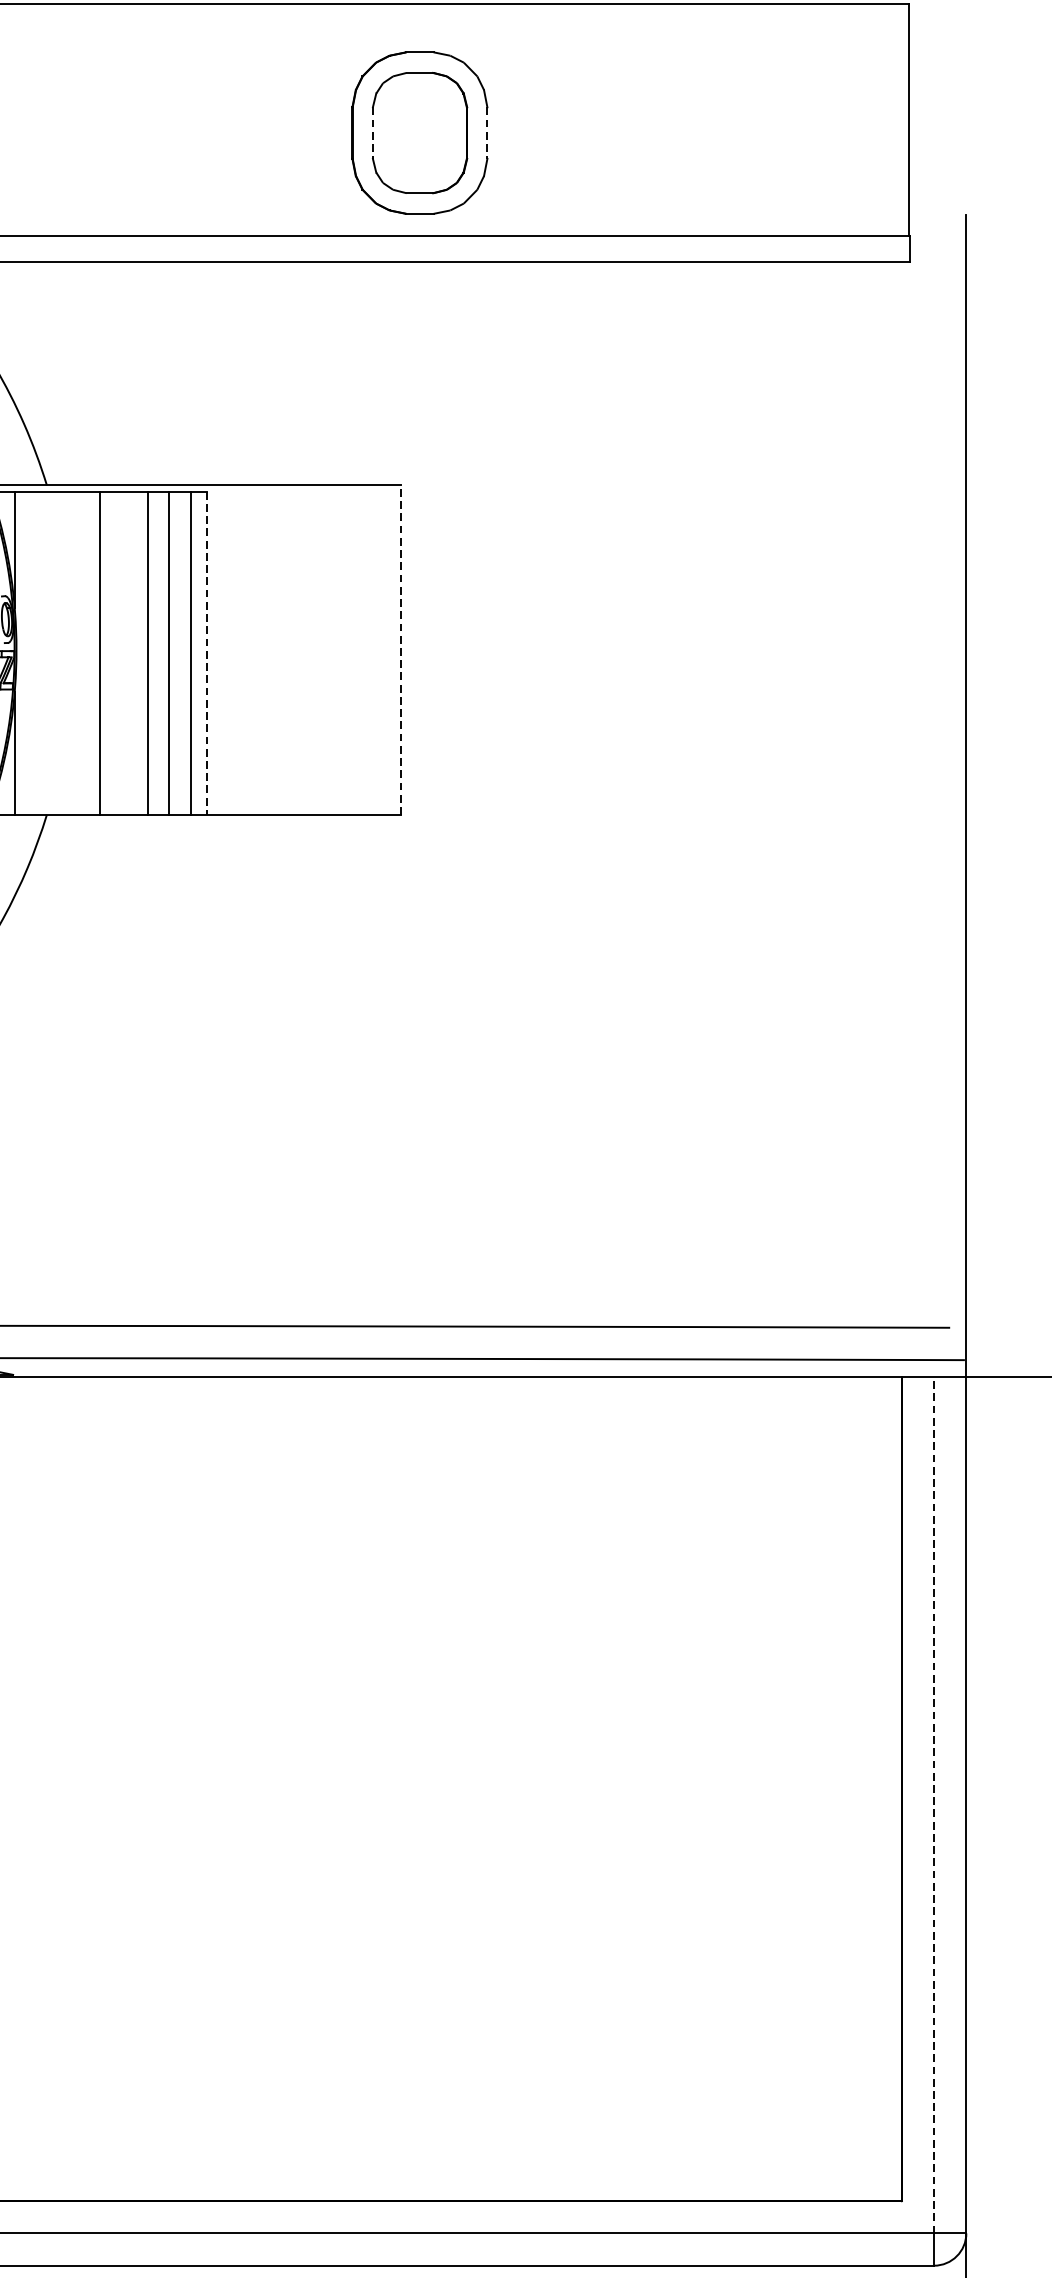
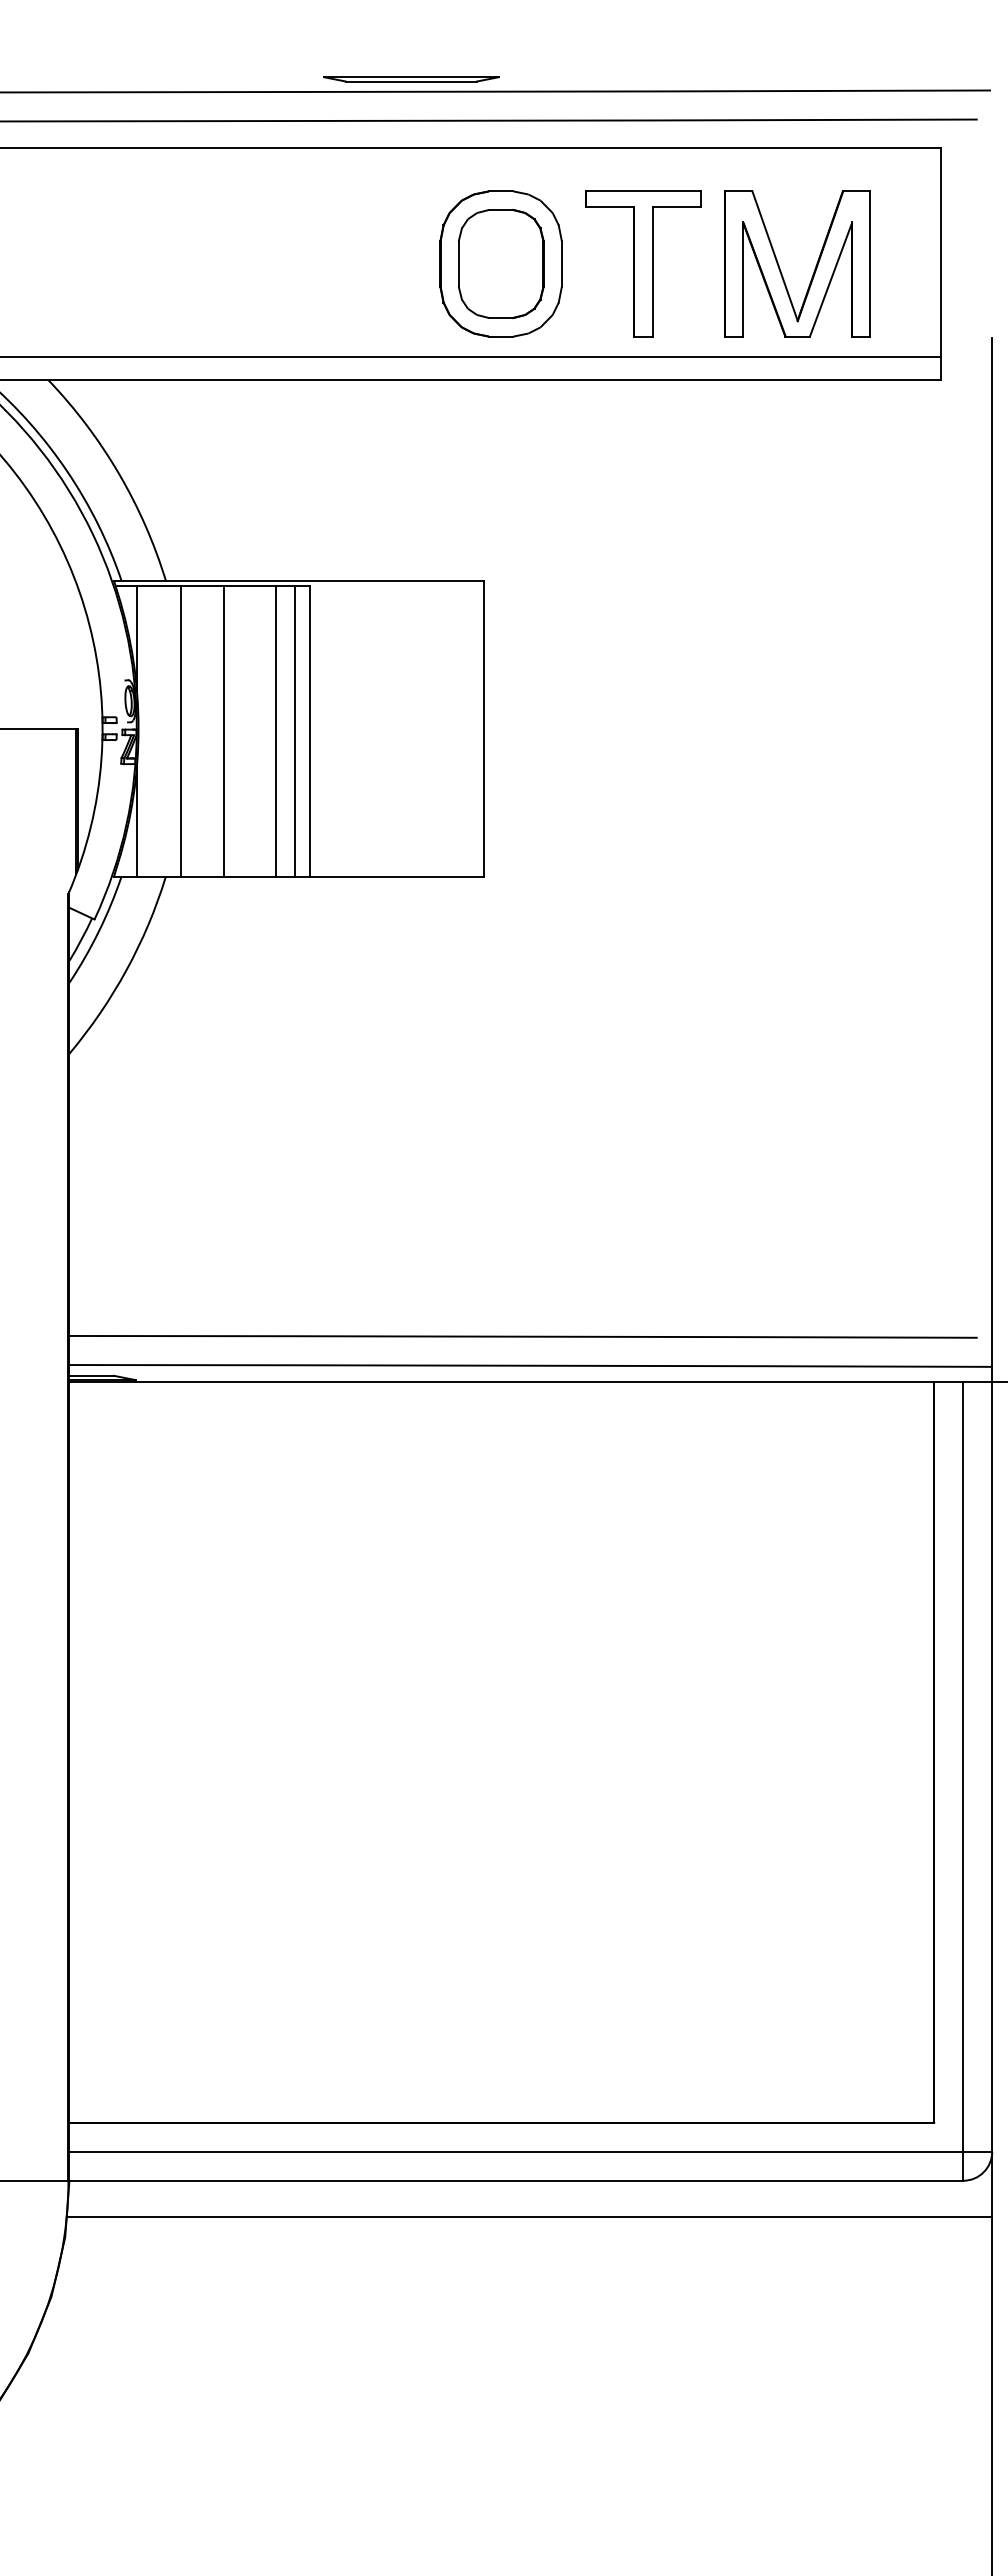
part: (578, 132) -> (643, 263), added
line: (372, 133) -> (458, 264), dashed -> solid
line: (487, 133) -> (561, 264), dashed -> solid
part: (731, 140) -> (781, 270), added
line: (401, 649) -> (484, 728), dashed -> solid
line: (99, 653) -> (180, 731), moved
line: (148, 653) -> (224, 731), moved
line: (206, 654) -> (309, 732), dashed -> solid
line: (934, 1804) -> (963, 1766), dashed -> solid

